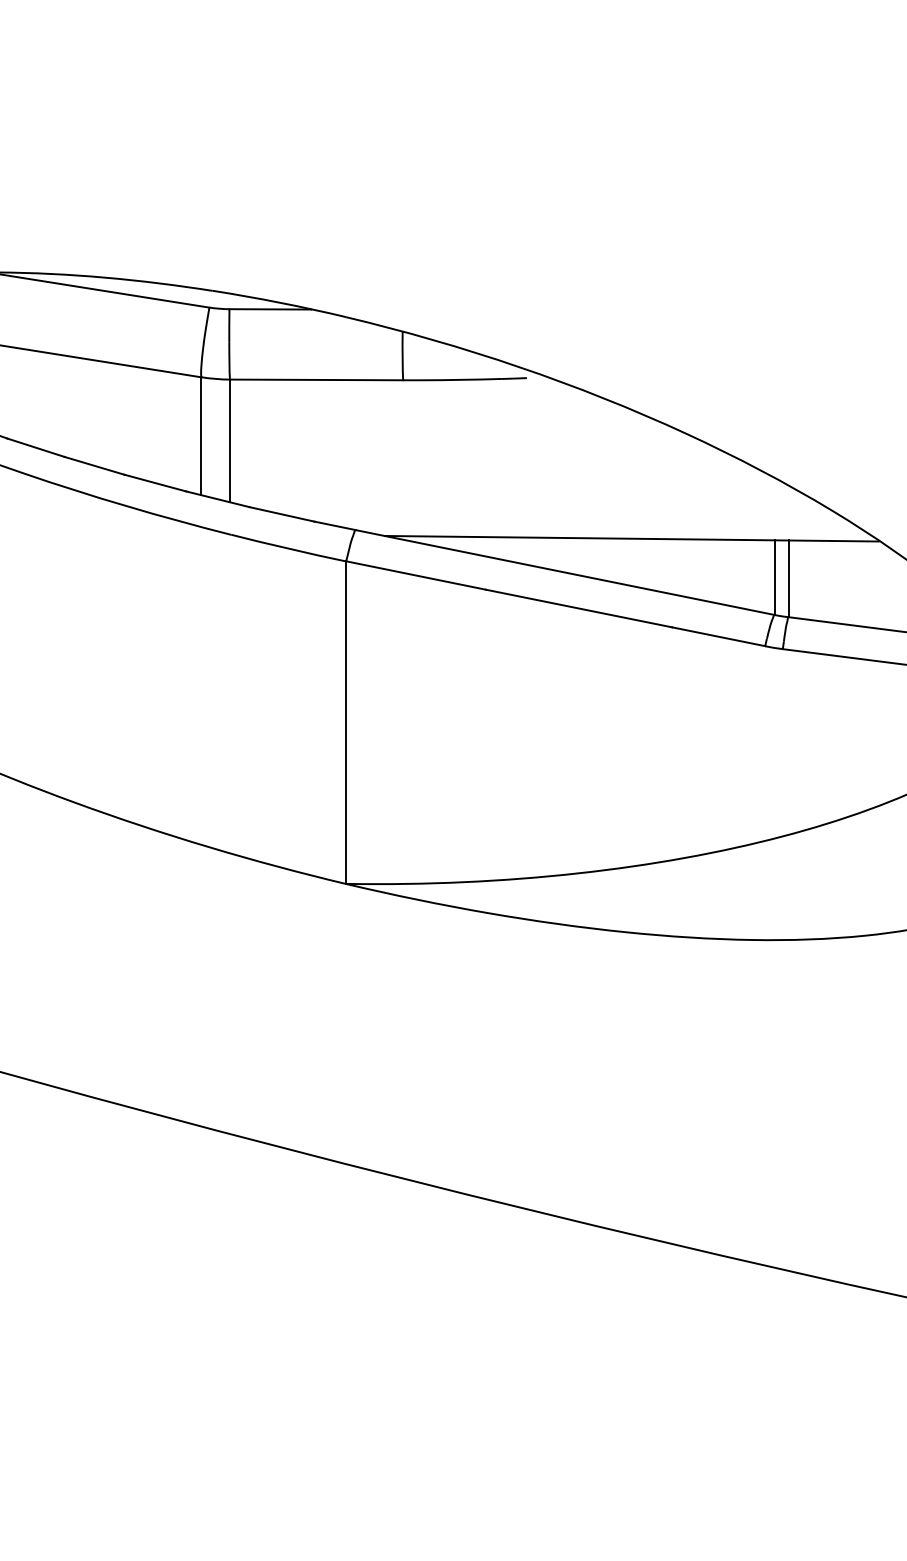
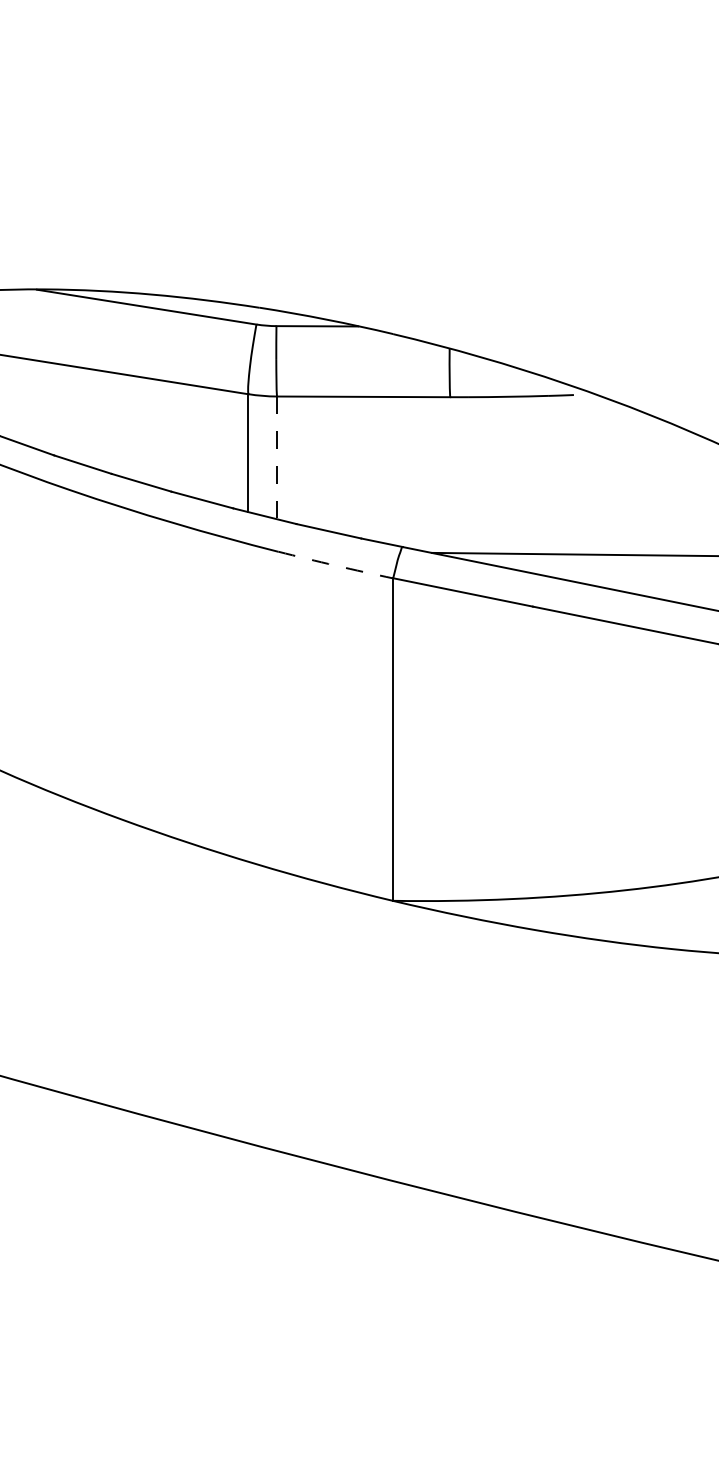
line: (229, 441) -> (276, 458), solid -> dashed
arc: (288, 548) -> (335, 565), solid -> dashed

